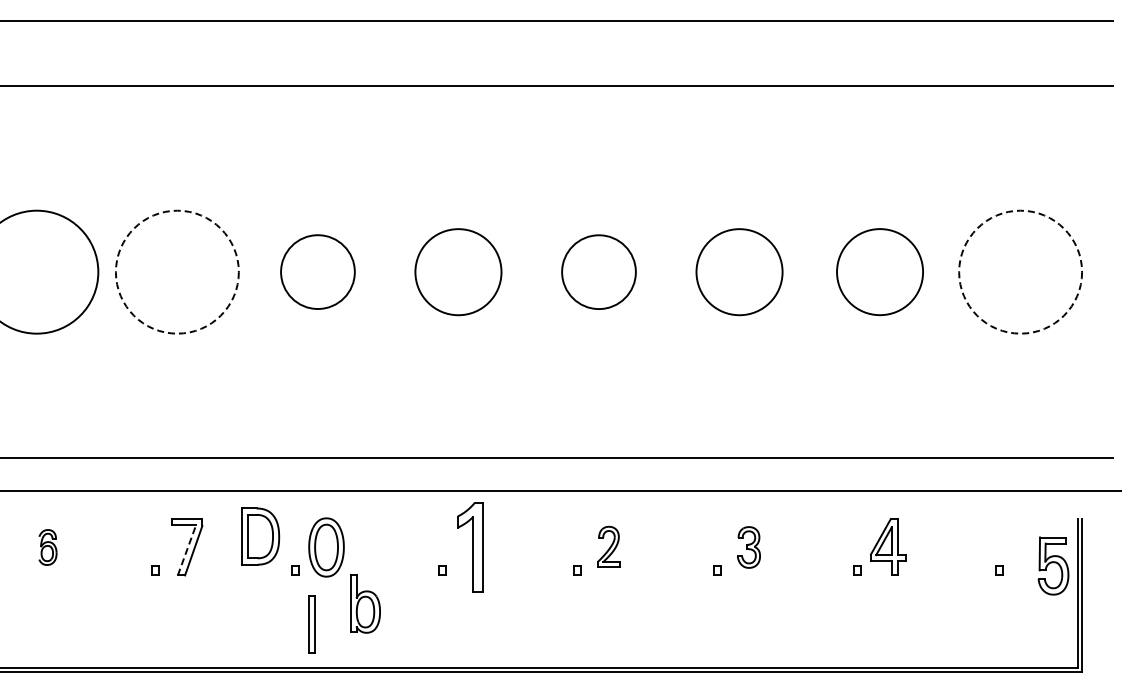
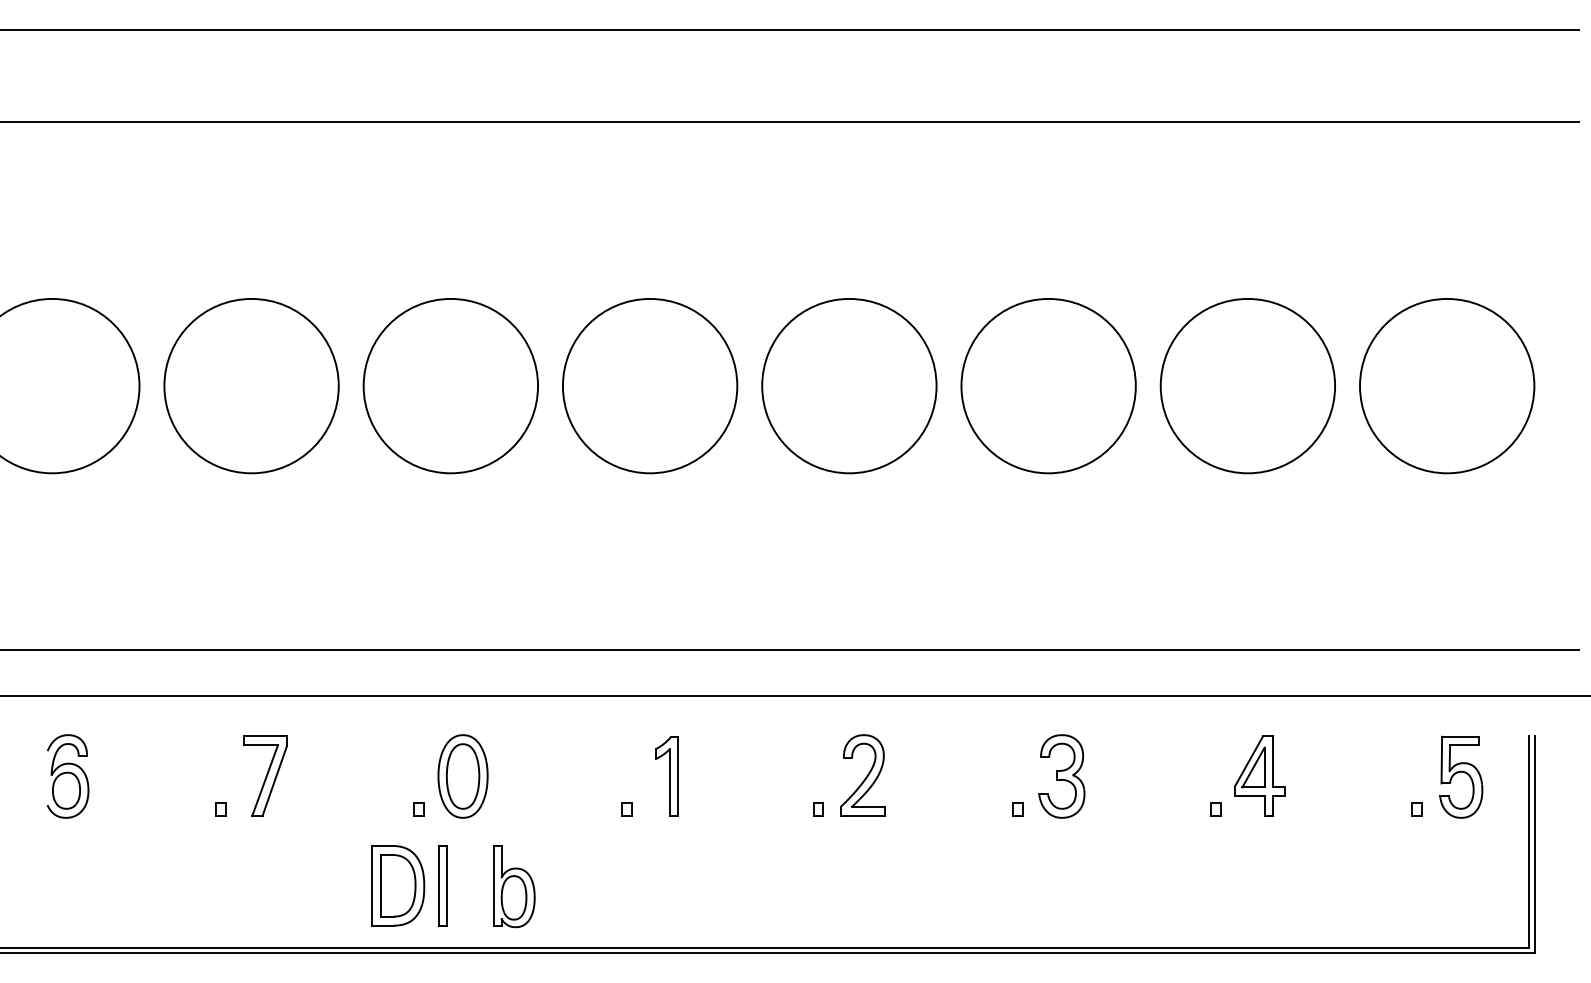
circle: (176, 271) -> (250, 385), dashed -> solid
circle: (317, 271) -> (450, 385), size x1.67
circle: (457, 271) -> (648, 385), size x1.43
circle: (598, 271) -> (848, 385), size x1.67
circle: (739, 271) -> (1048, 385), size x1.43
circle: (879, 271) -> (1247, 385), size x1.43
circle: (1020, 271) -> (1447, 385), dashed -> solid
part: (260, 536) -> (397, 885), moved
part: (608, 546) -> (862, 775), size x1.43
part: (47, 547) -> (67, 776), size x1.67
part: (470, 547) -> (667, 776), size x0.62
part: (748, 547) -> (1061, 776), size x1.43
line: (186, 550) -> (264, 780), dashed -> solid
part: (1053, 565) -> (1461, 776), moved
part: (365, 603) -> (514, 885), moved

